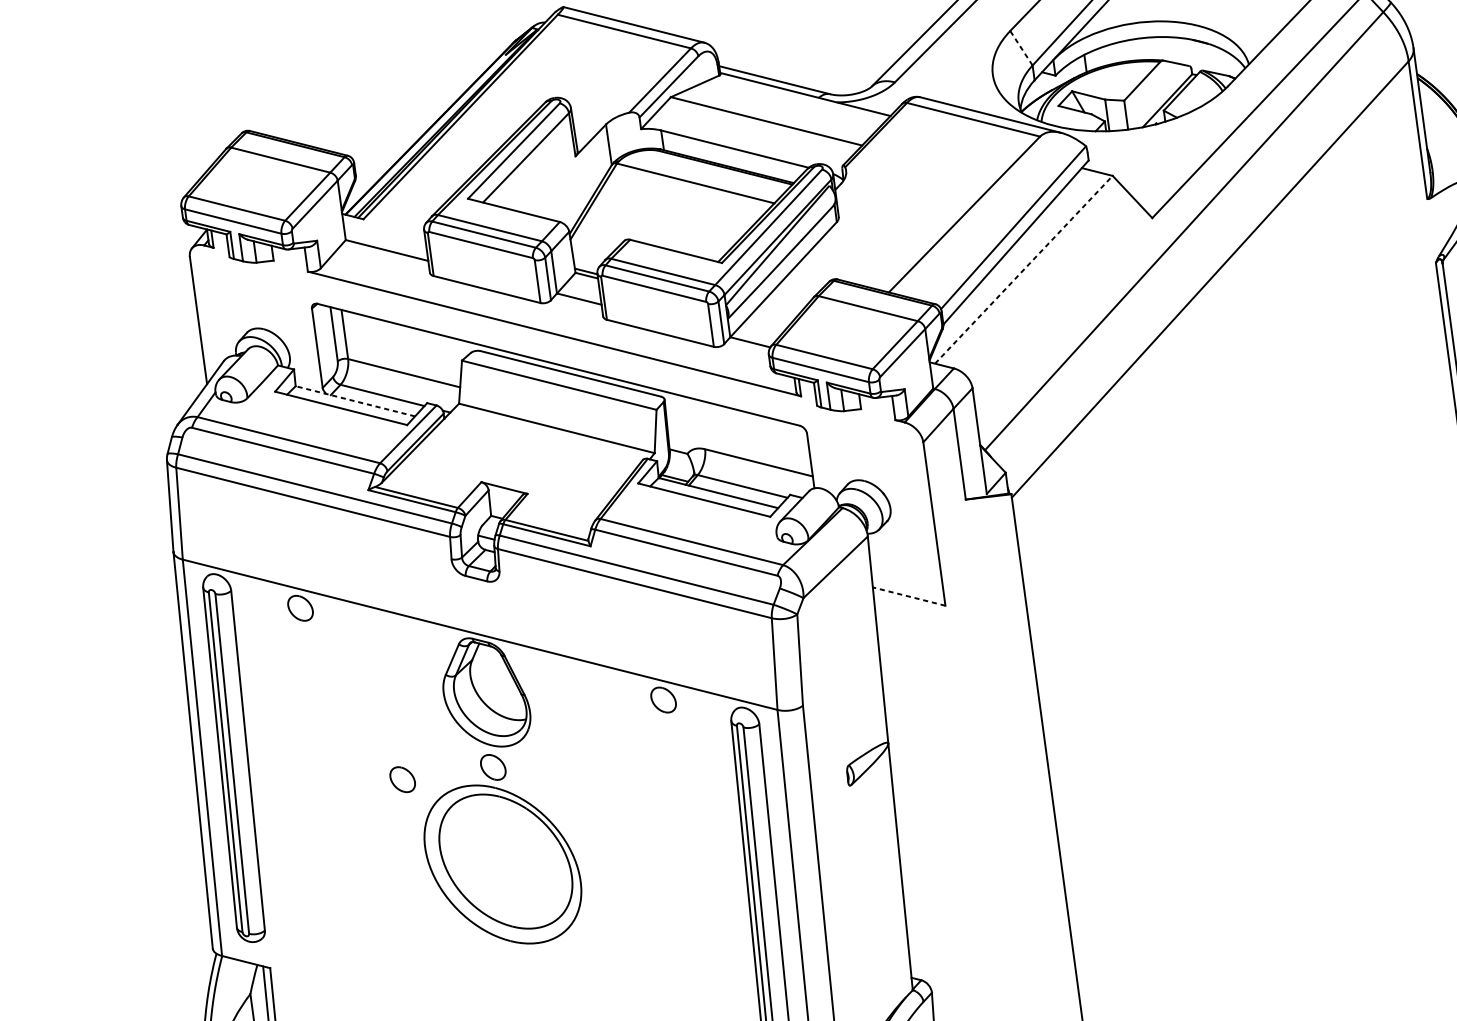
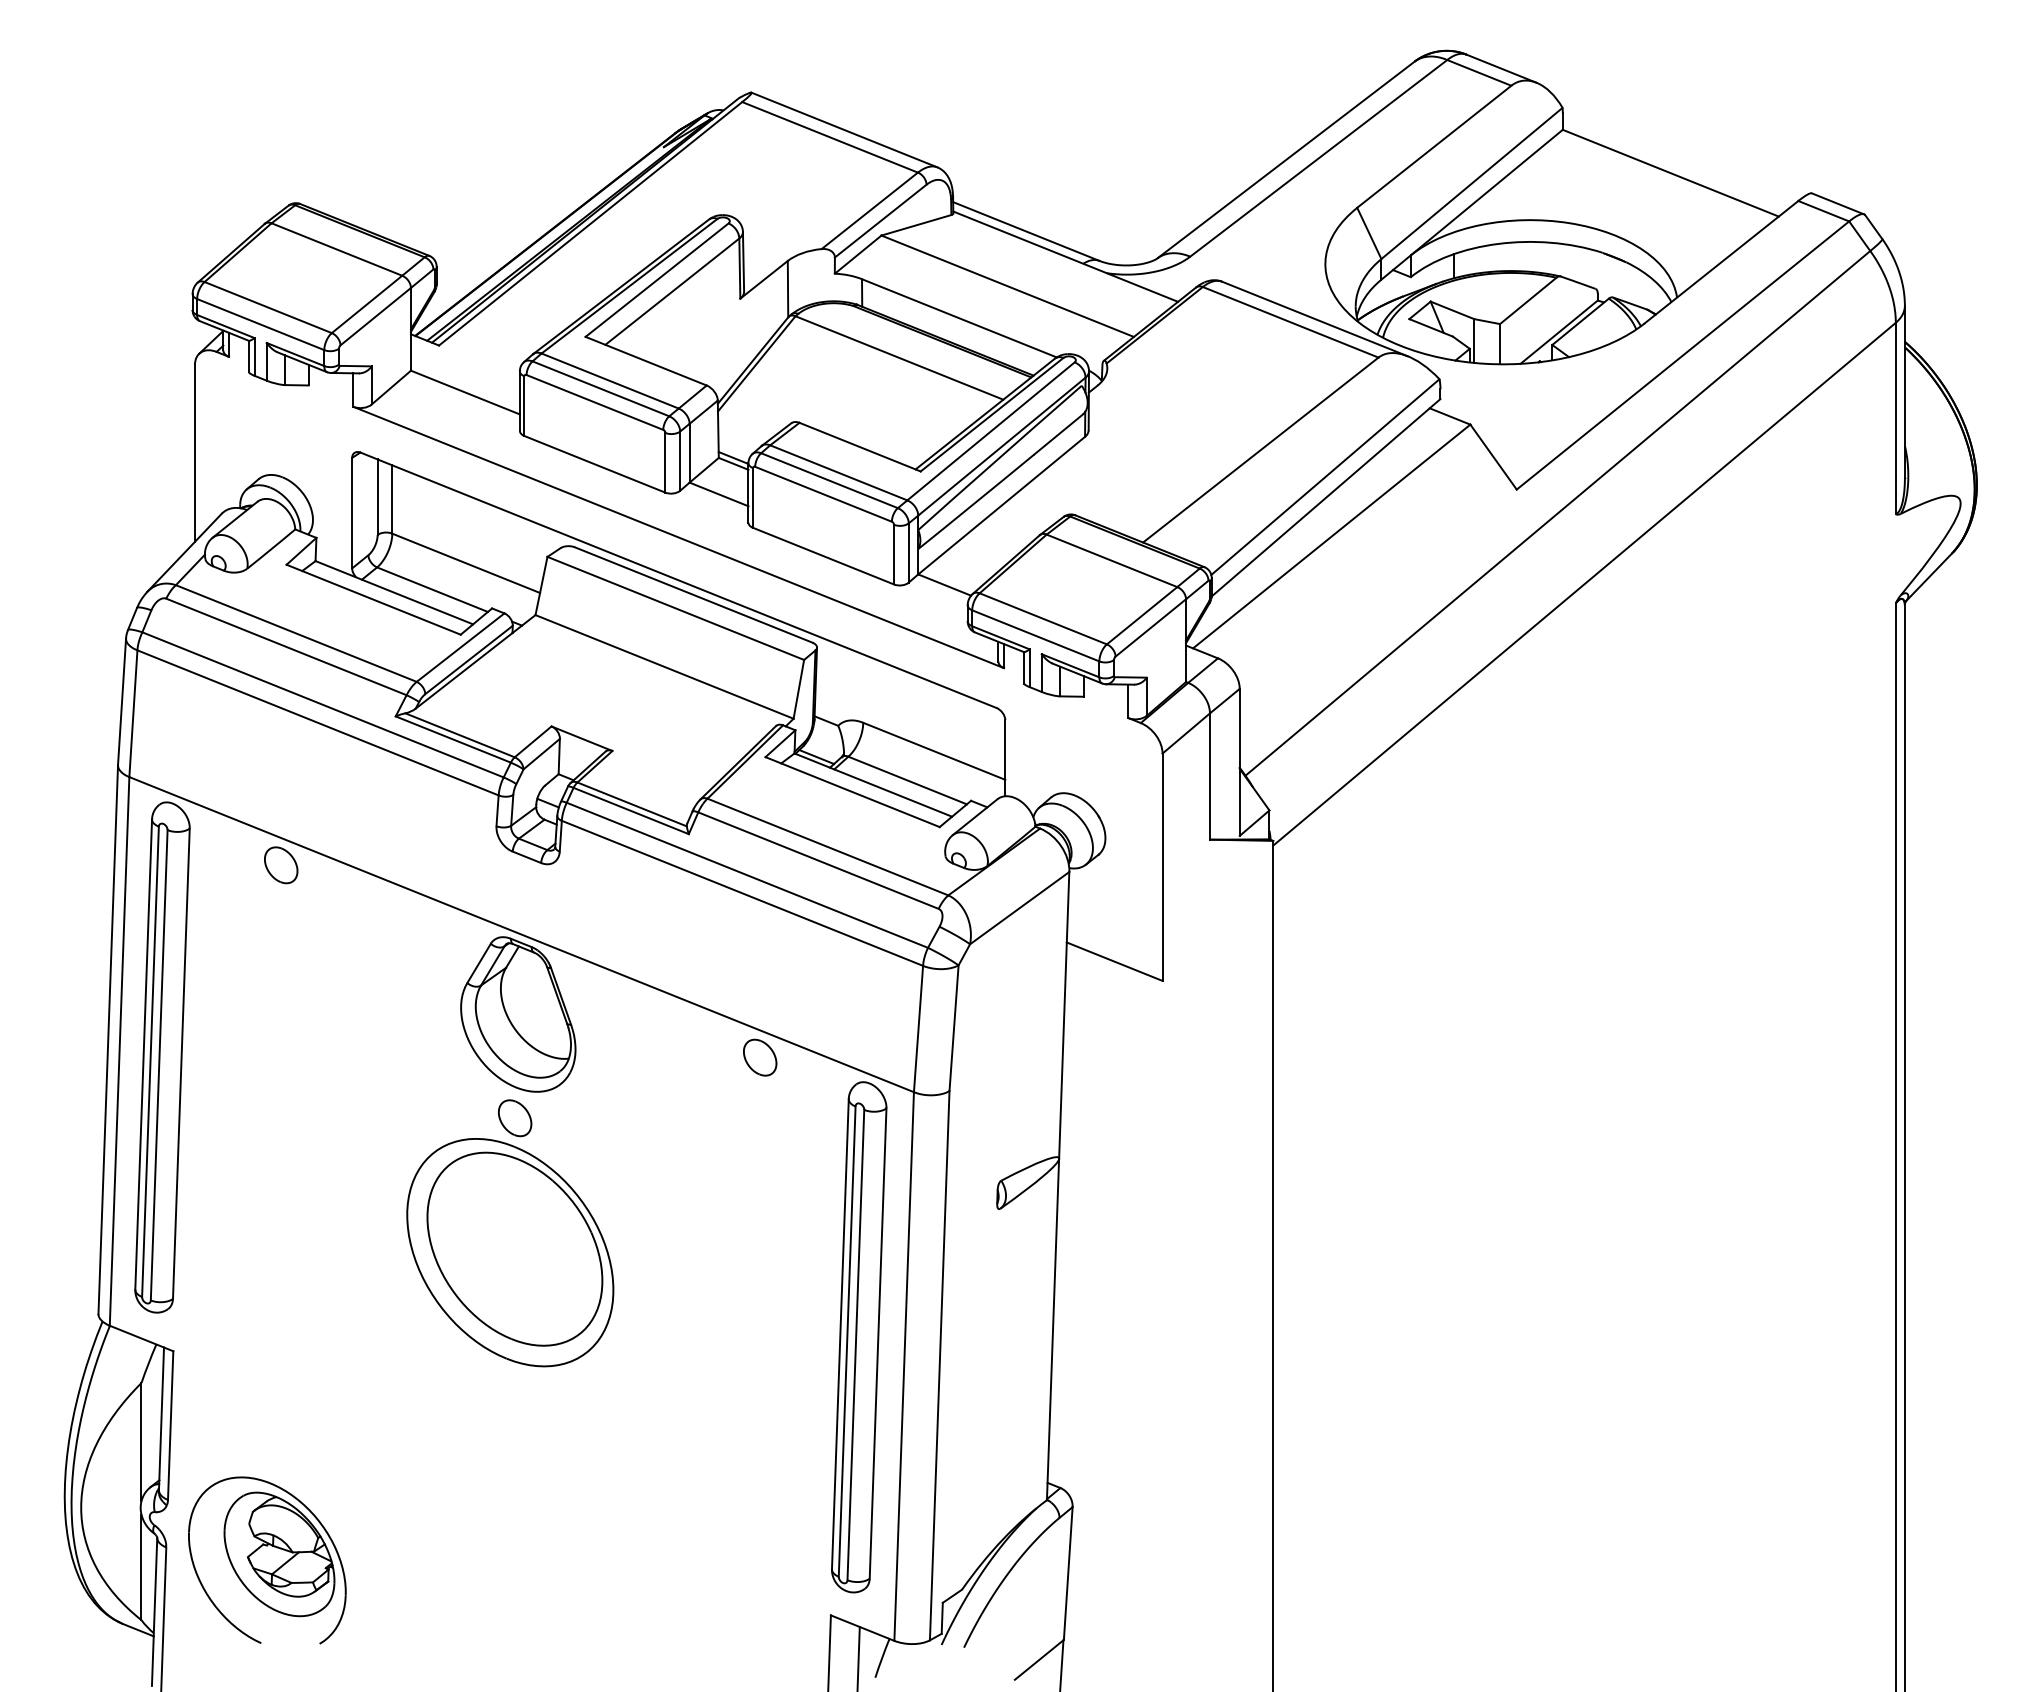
line: (1021, 47) -> (1369, 232), dashed -> solid
line: (1024, 269) -> (1332, 536), dashed -> solid
line: (355, 401) -> (394, 592), dashed -> solid
line: (909, 596) -> (1114, 961), dashed -> solid
part: (402, 779) -> (388, 1118), removed

